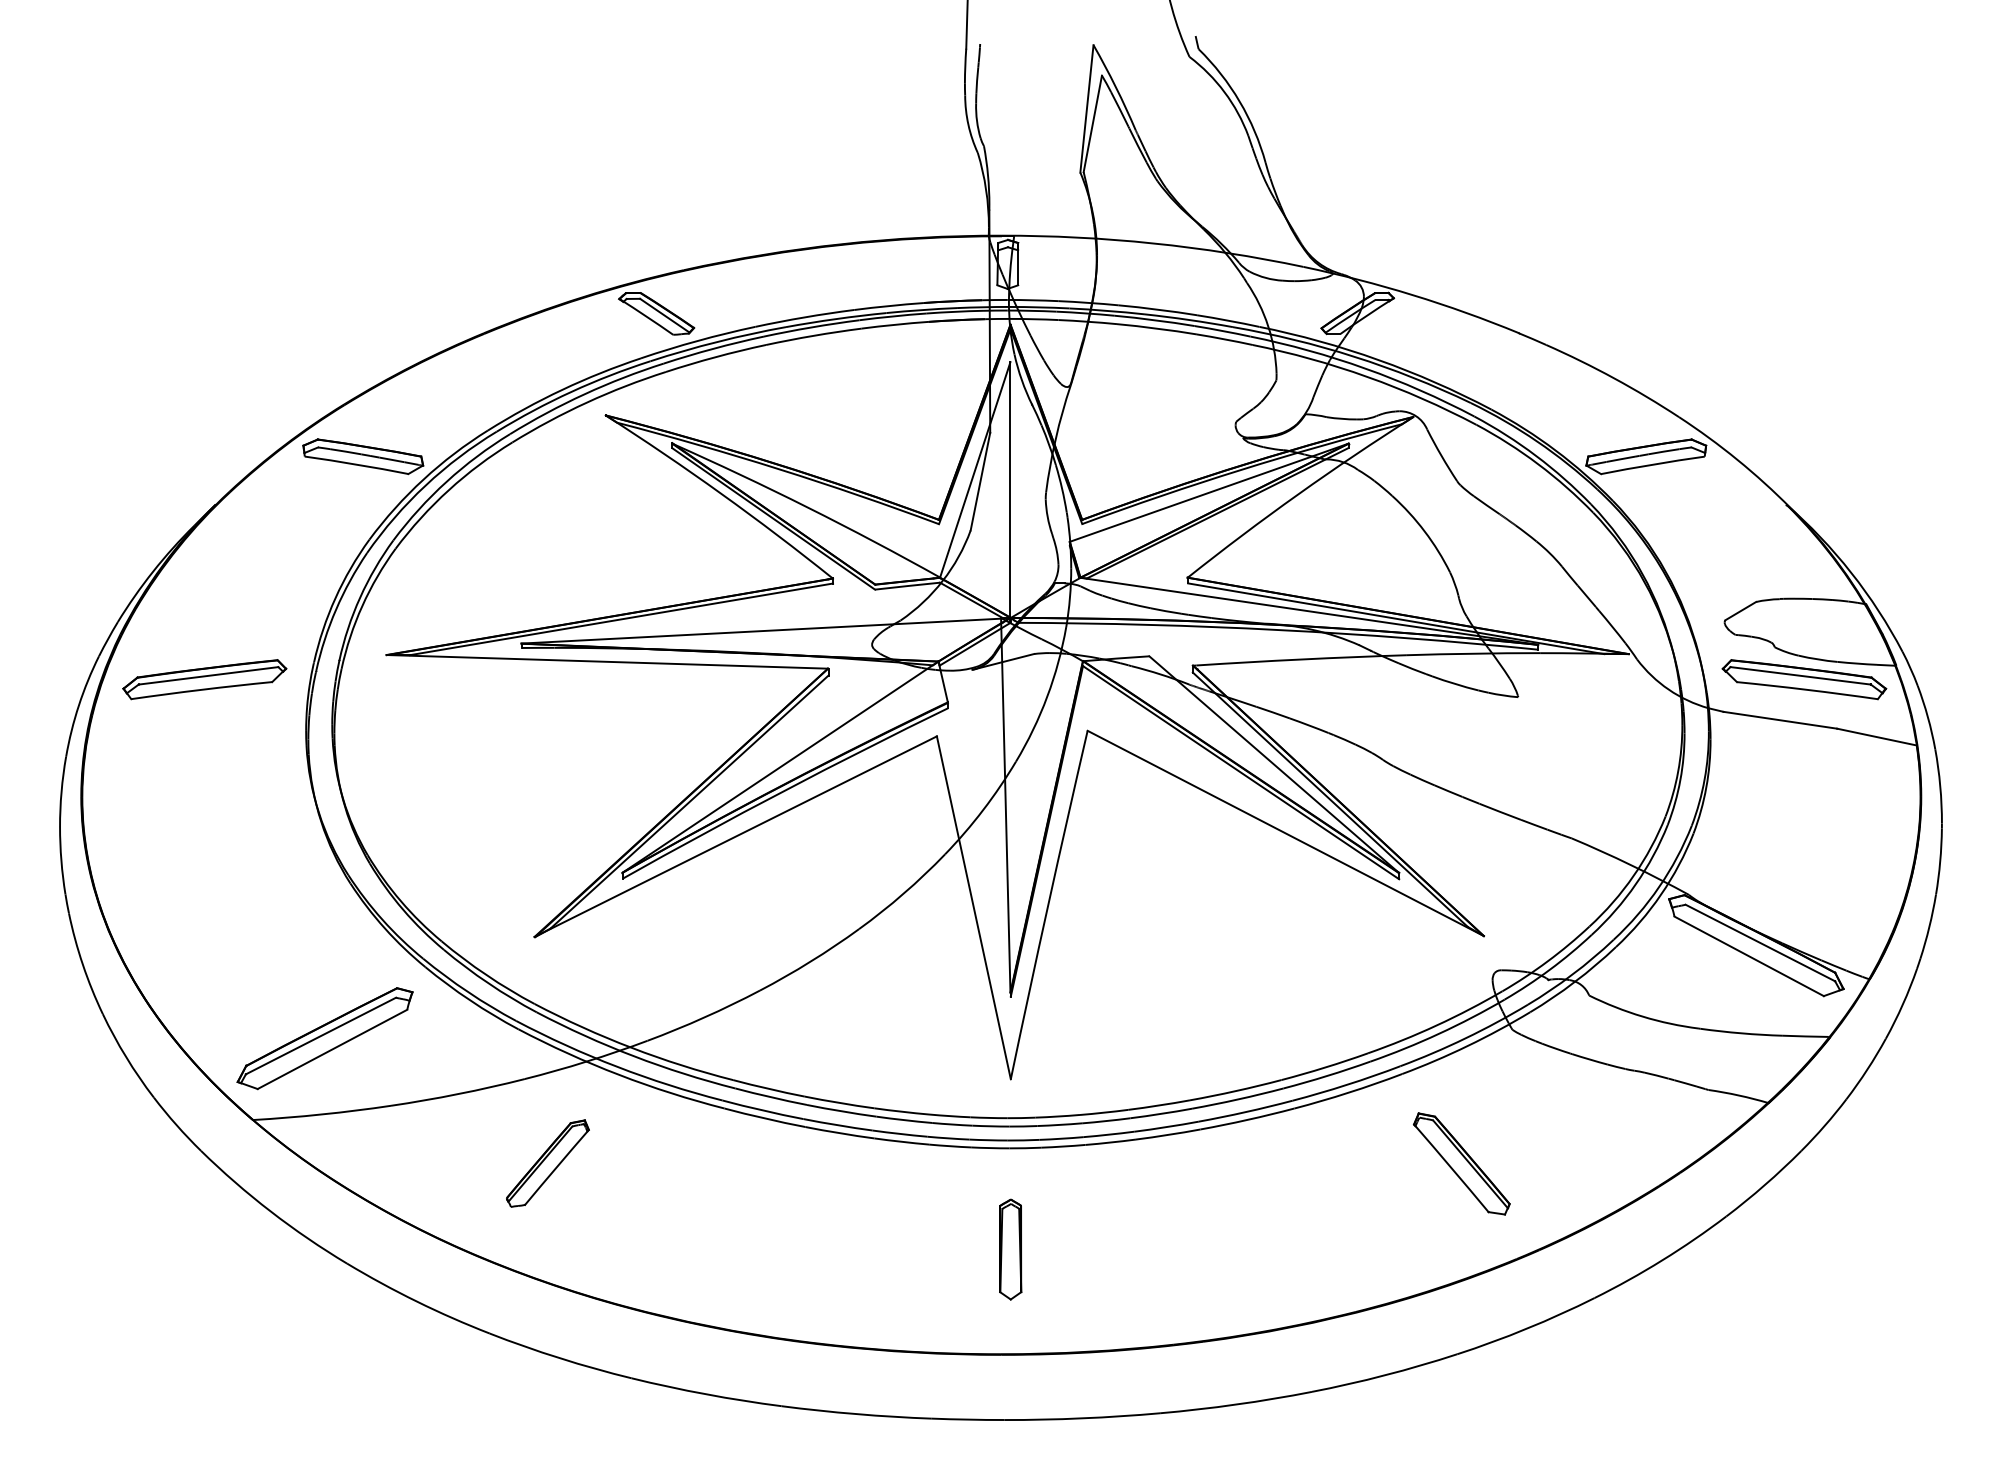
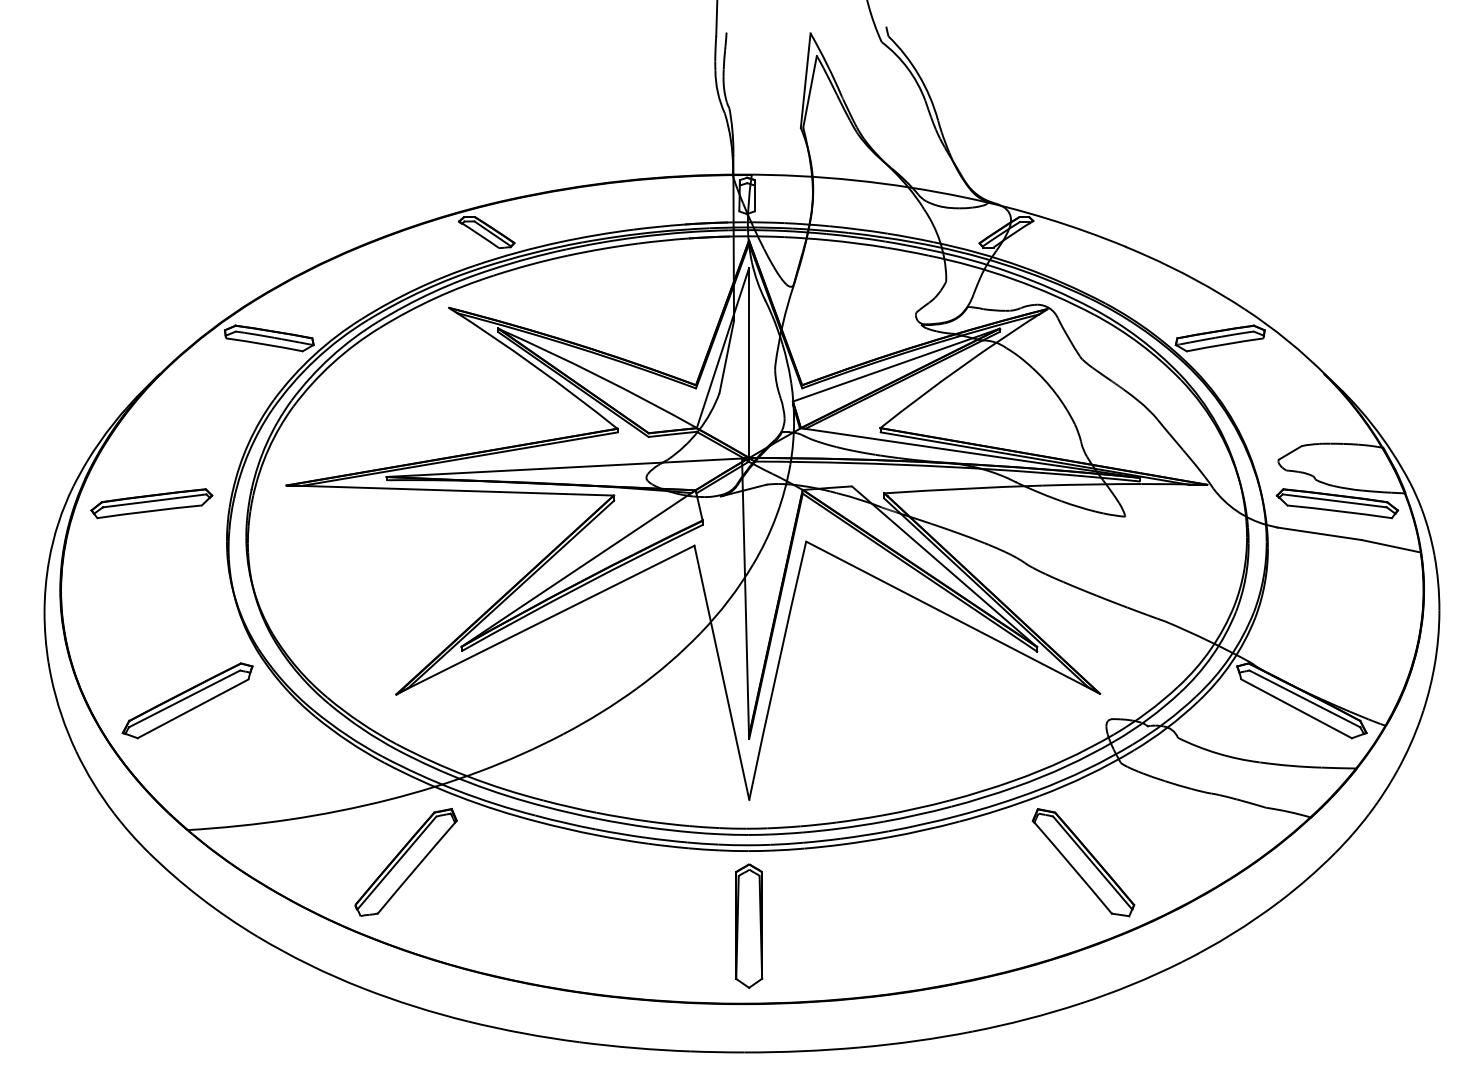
part: (324, 1038) -> (187, 700), moved
part: (547, 1163) -> (405, 862), size x1.67
part: (1461, 1163) -> (1083, 862), size x1.43
part: (1010, 1249) -> (749, 926), size x1.67

